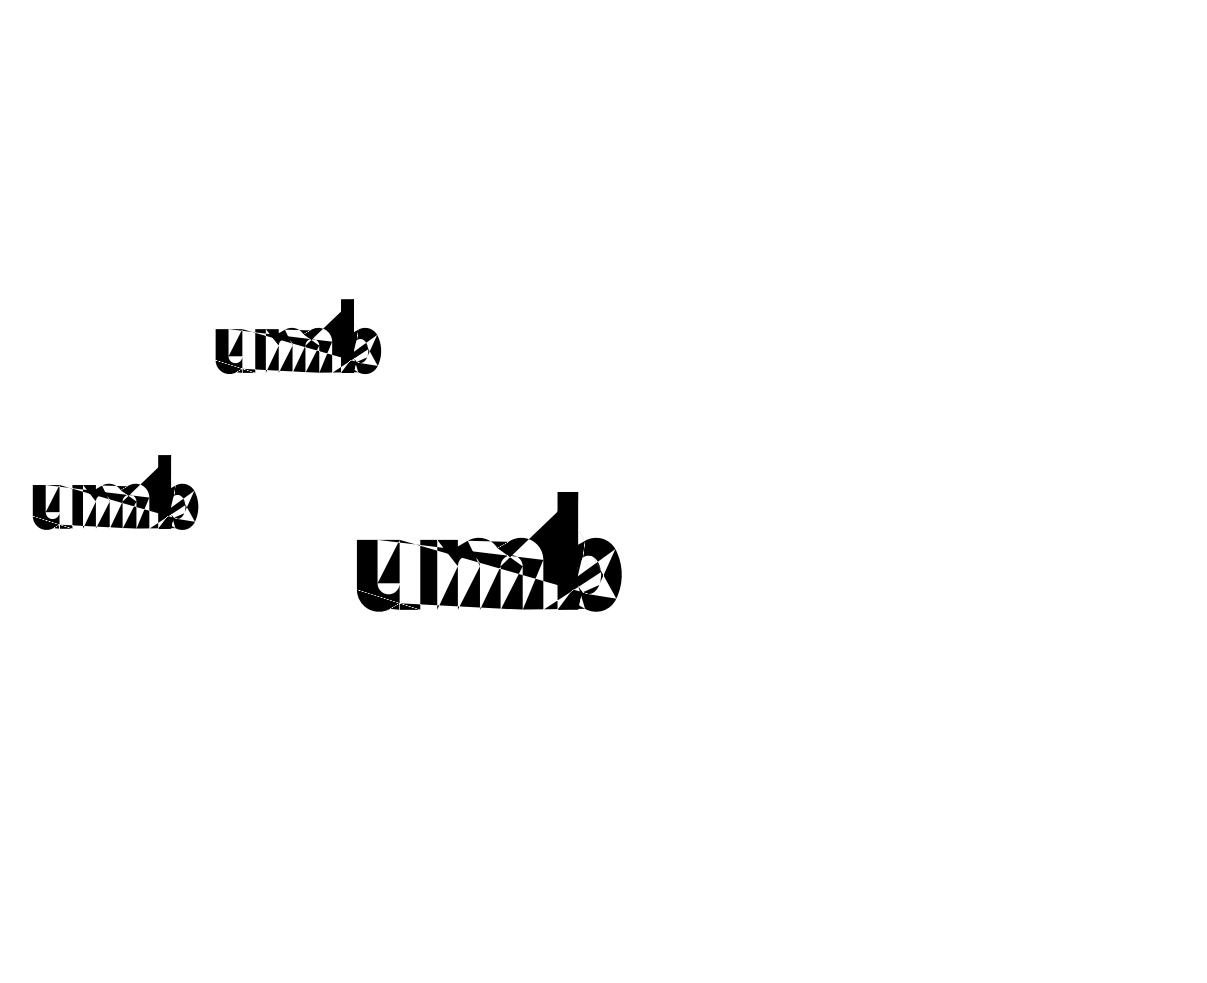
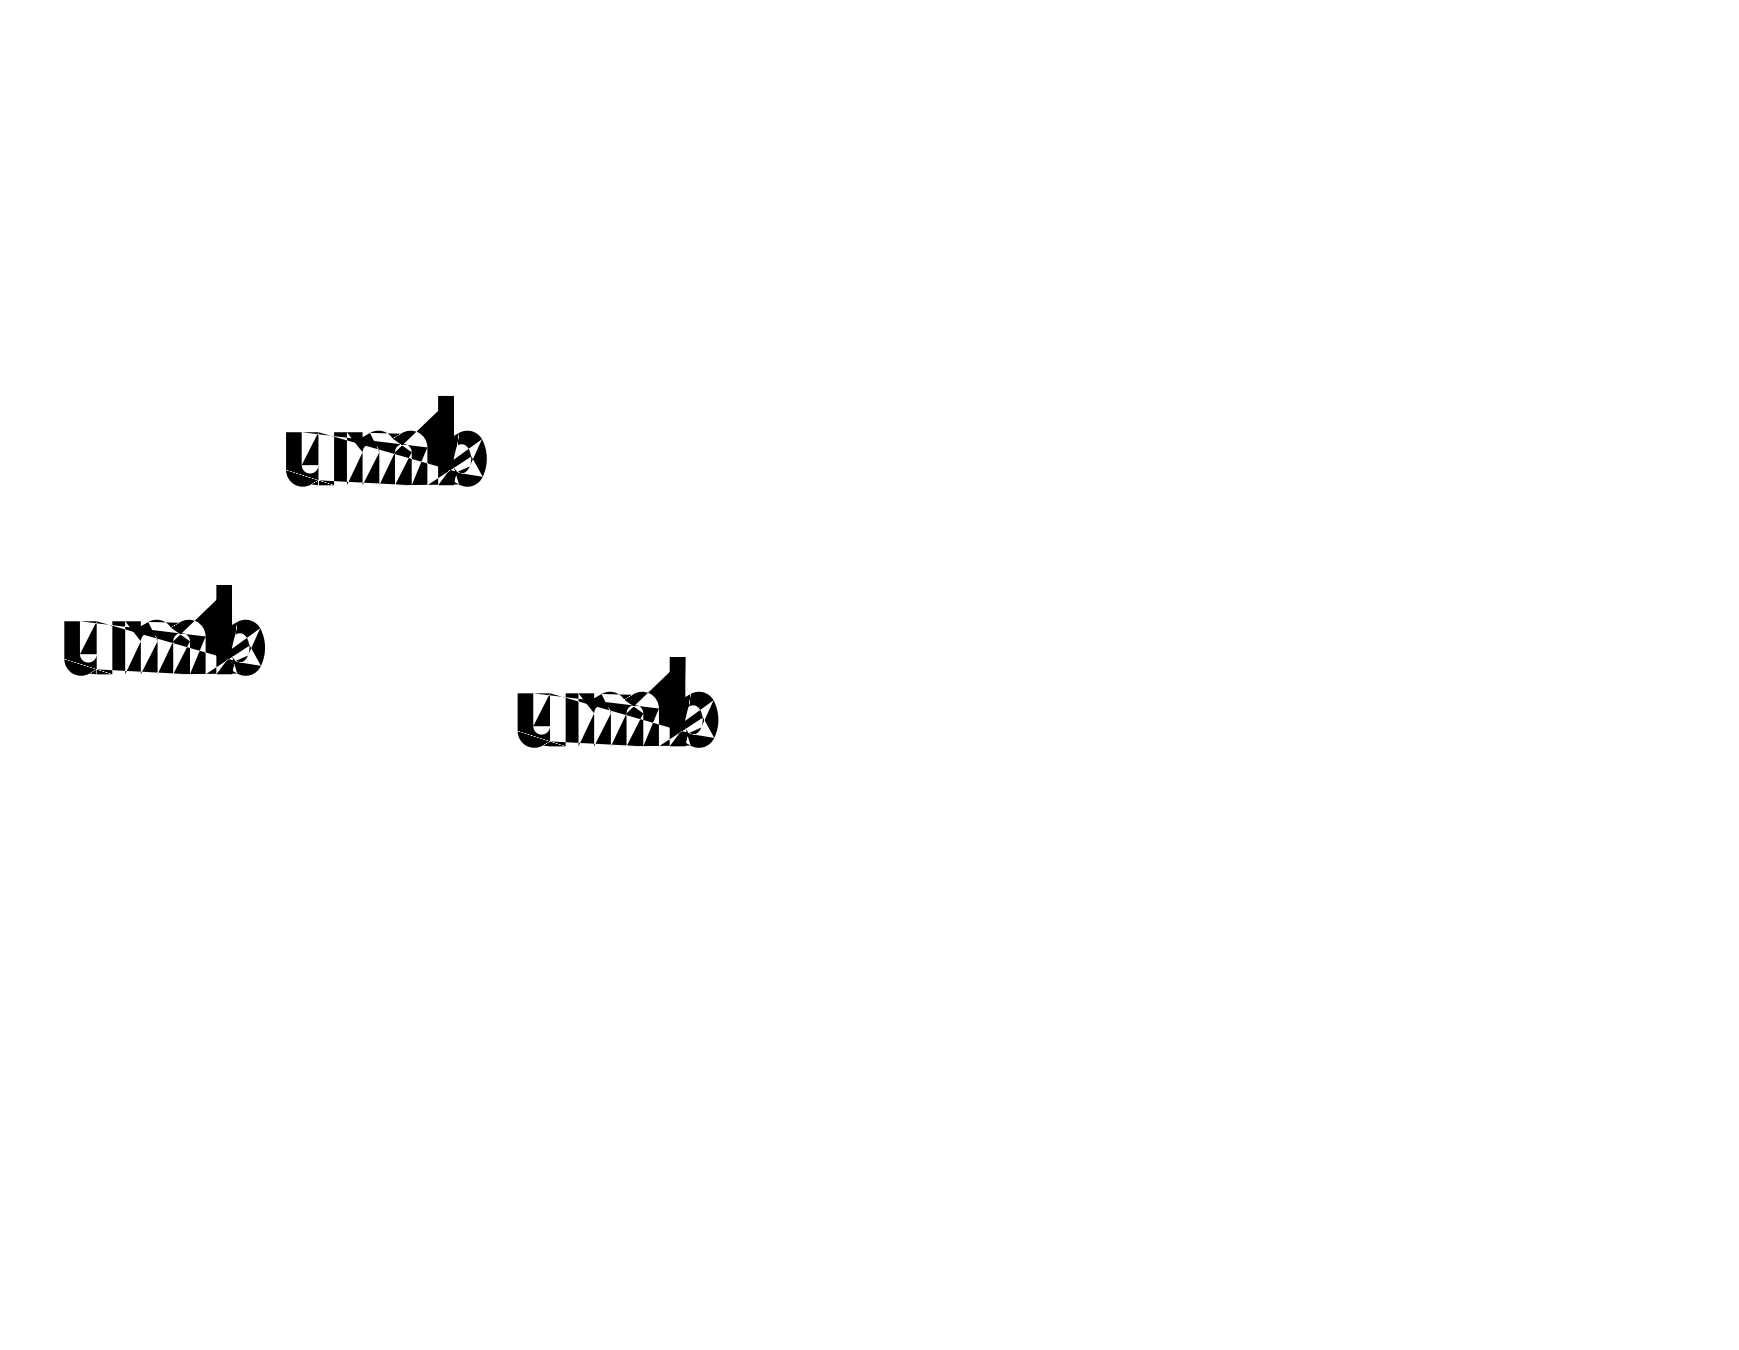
part: (488, 551) -> (617, 702), size x0.62

